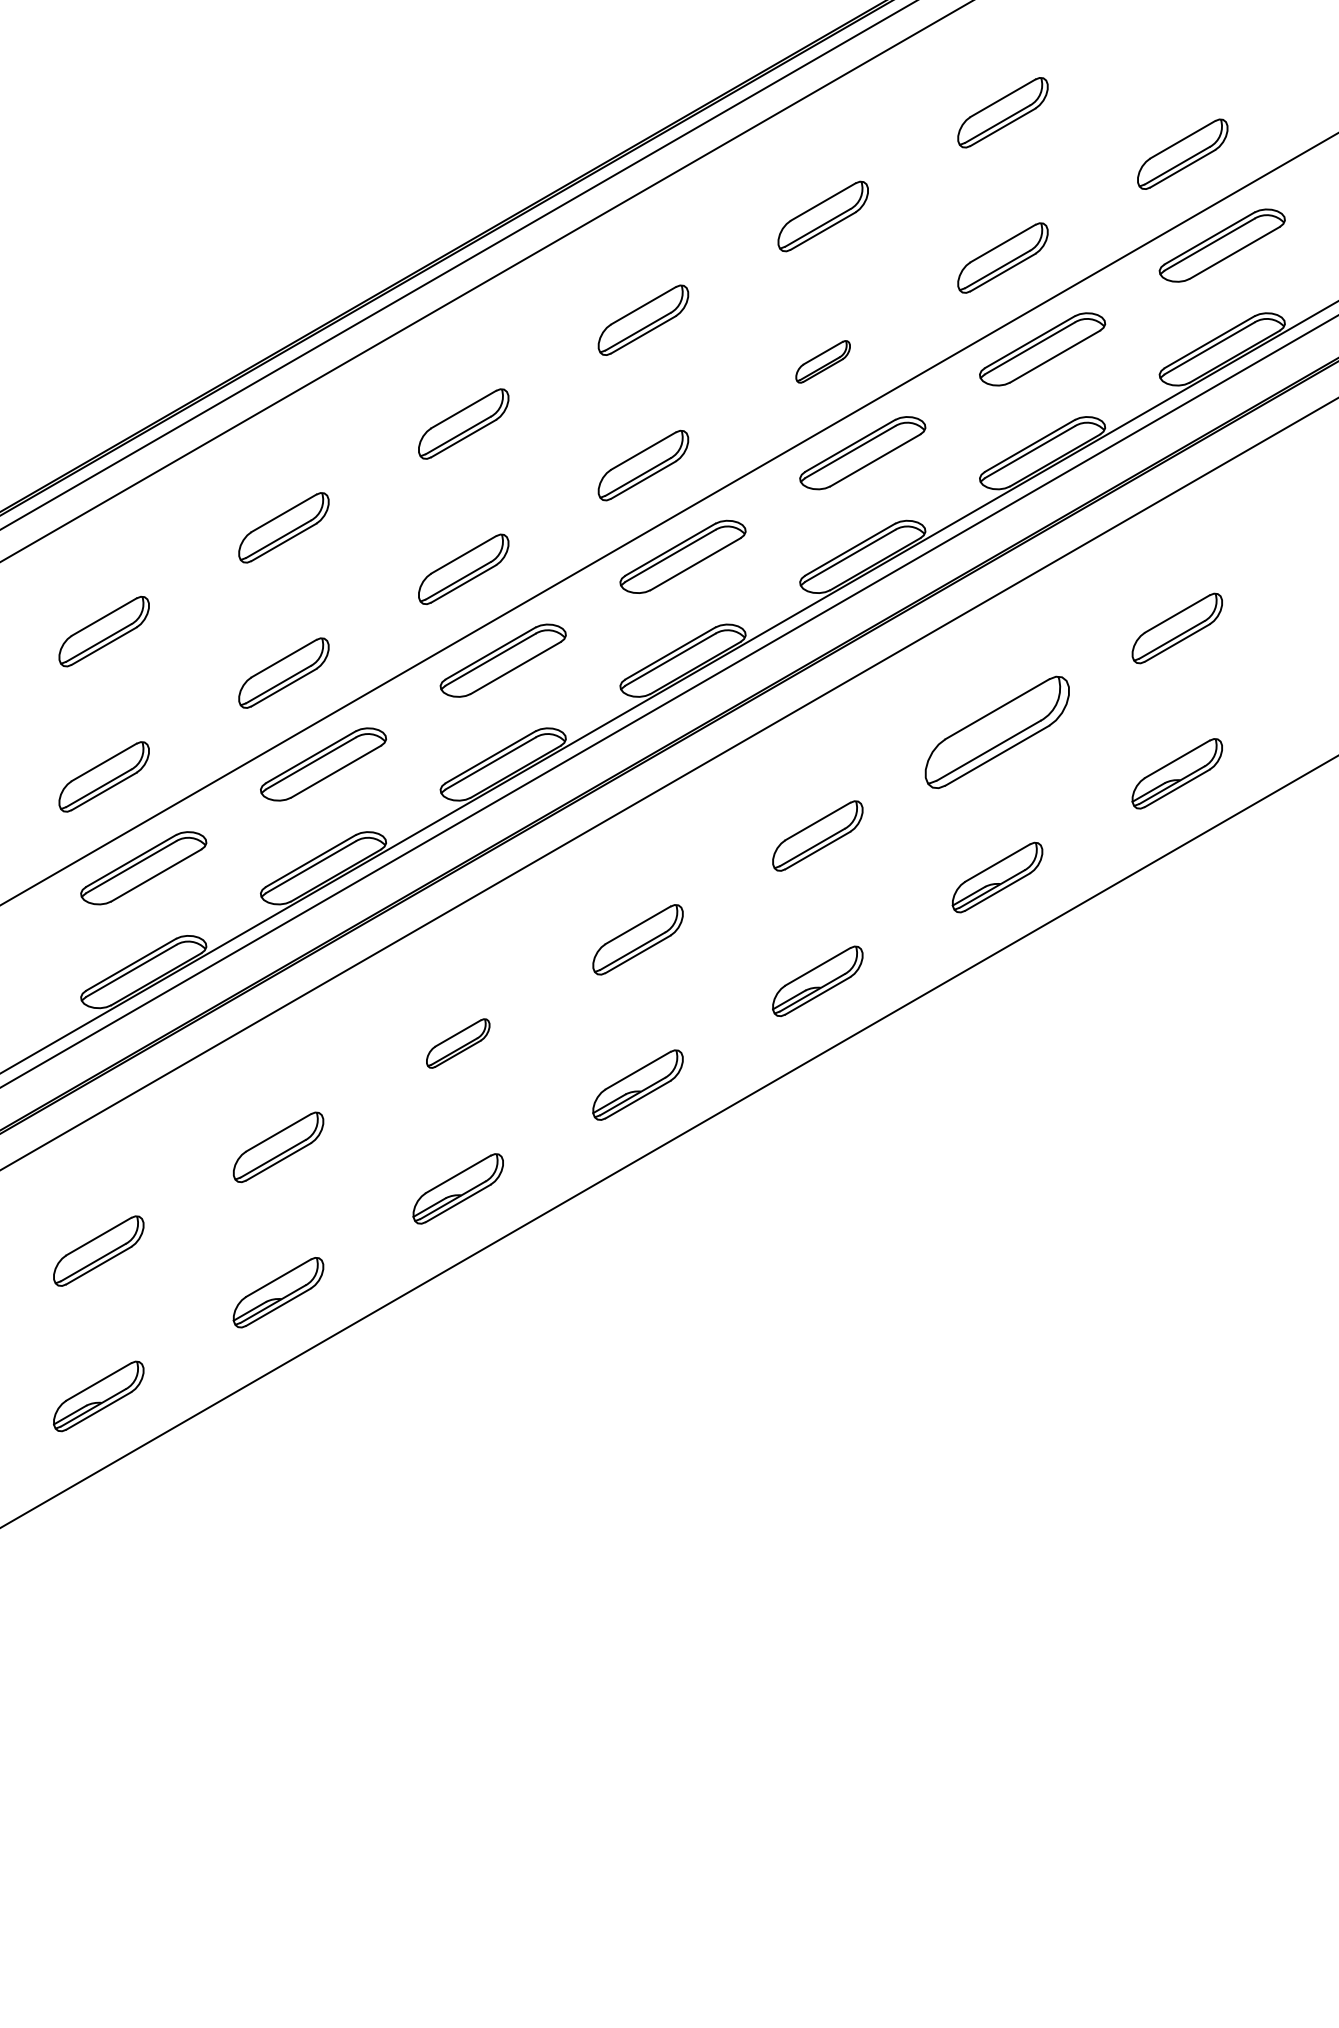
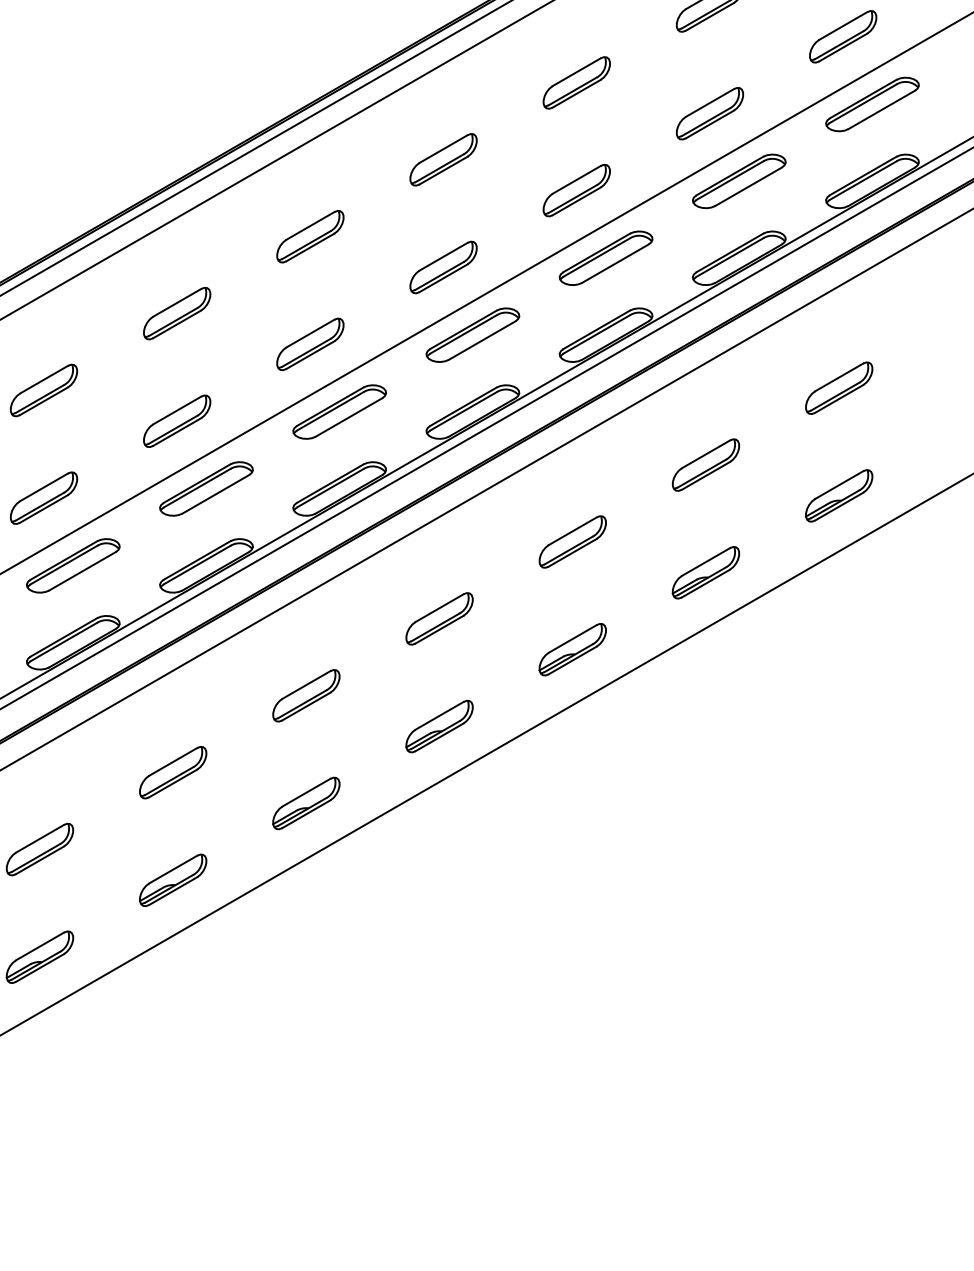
part: (822, 361) -> (576, 190), size x1.67
part: (997, 731) -> (705, 464), size x0.62
part: (457, 1043) -> (305, 695), size x1.43

